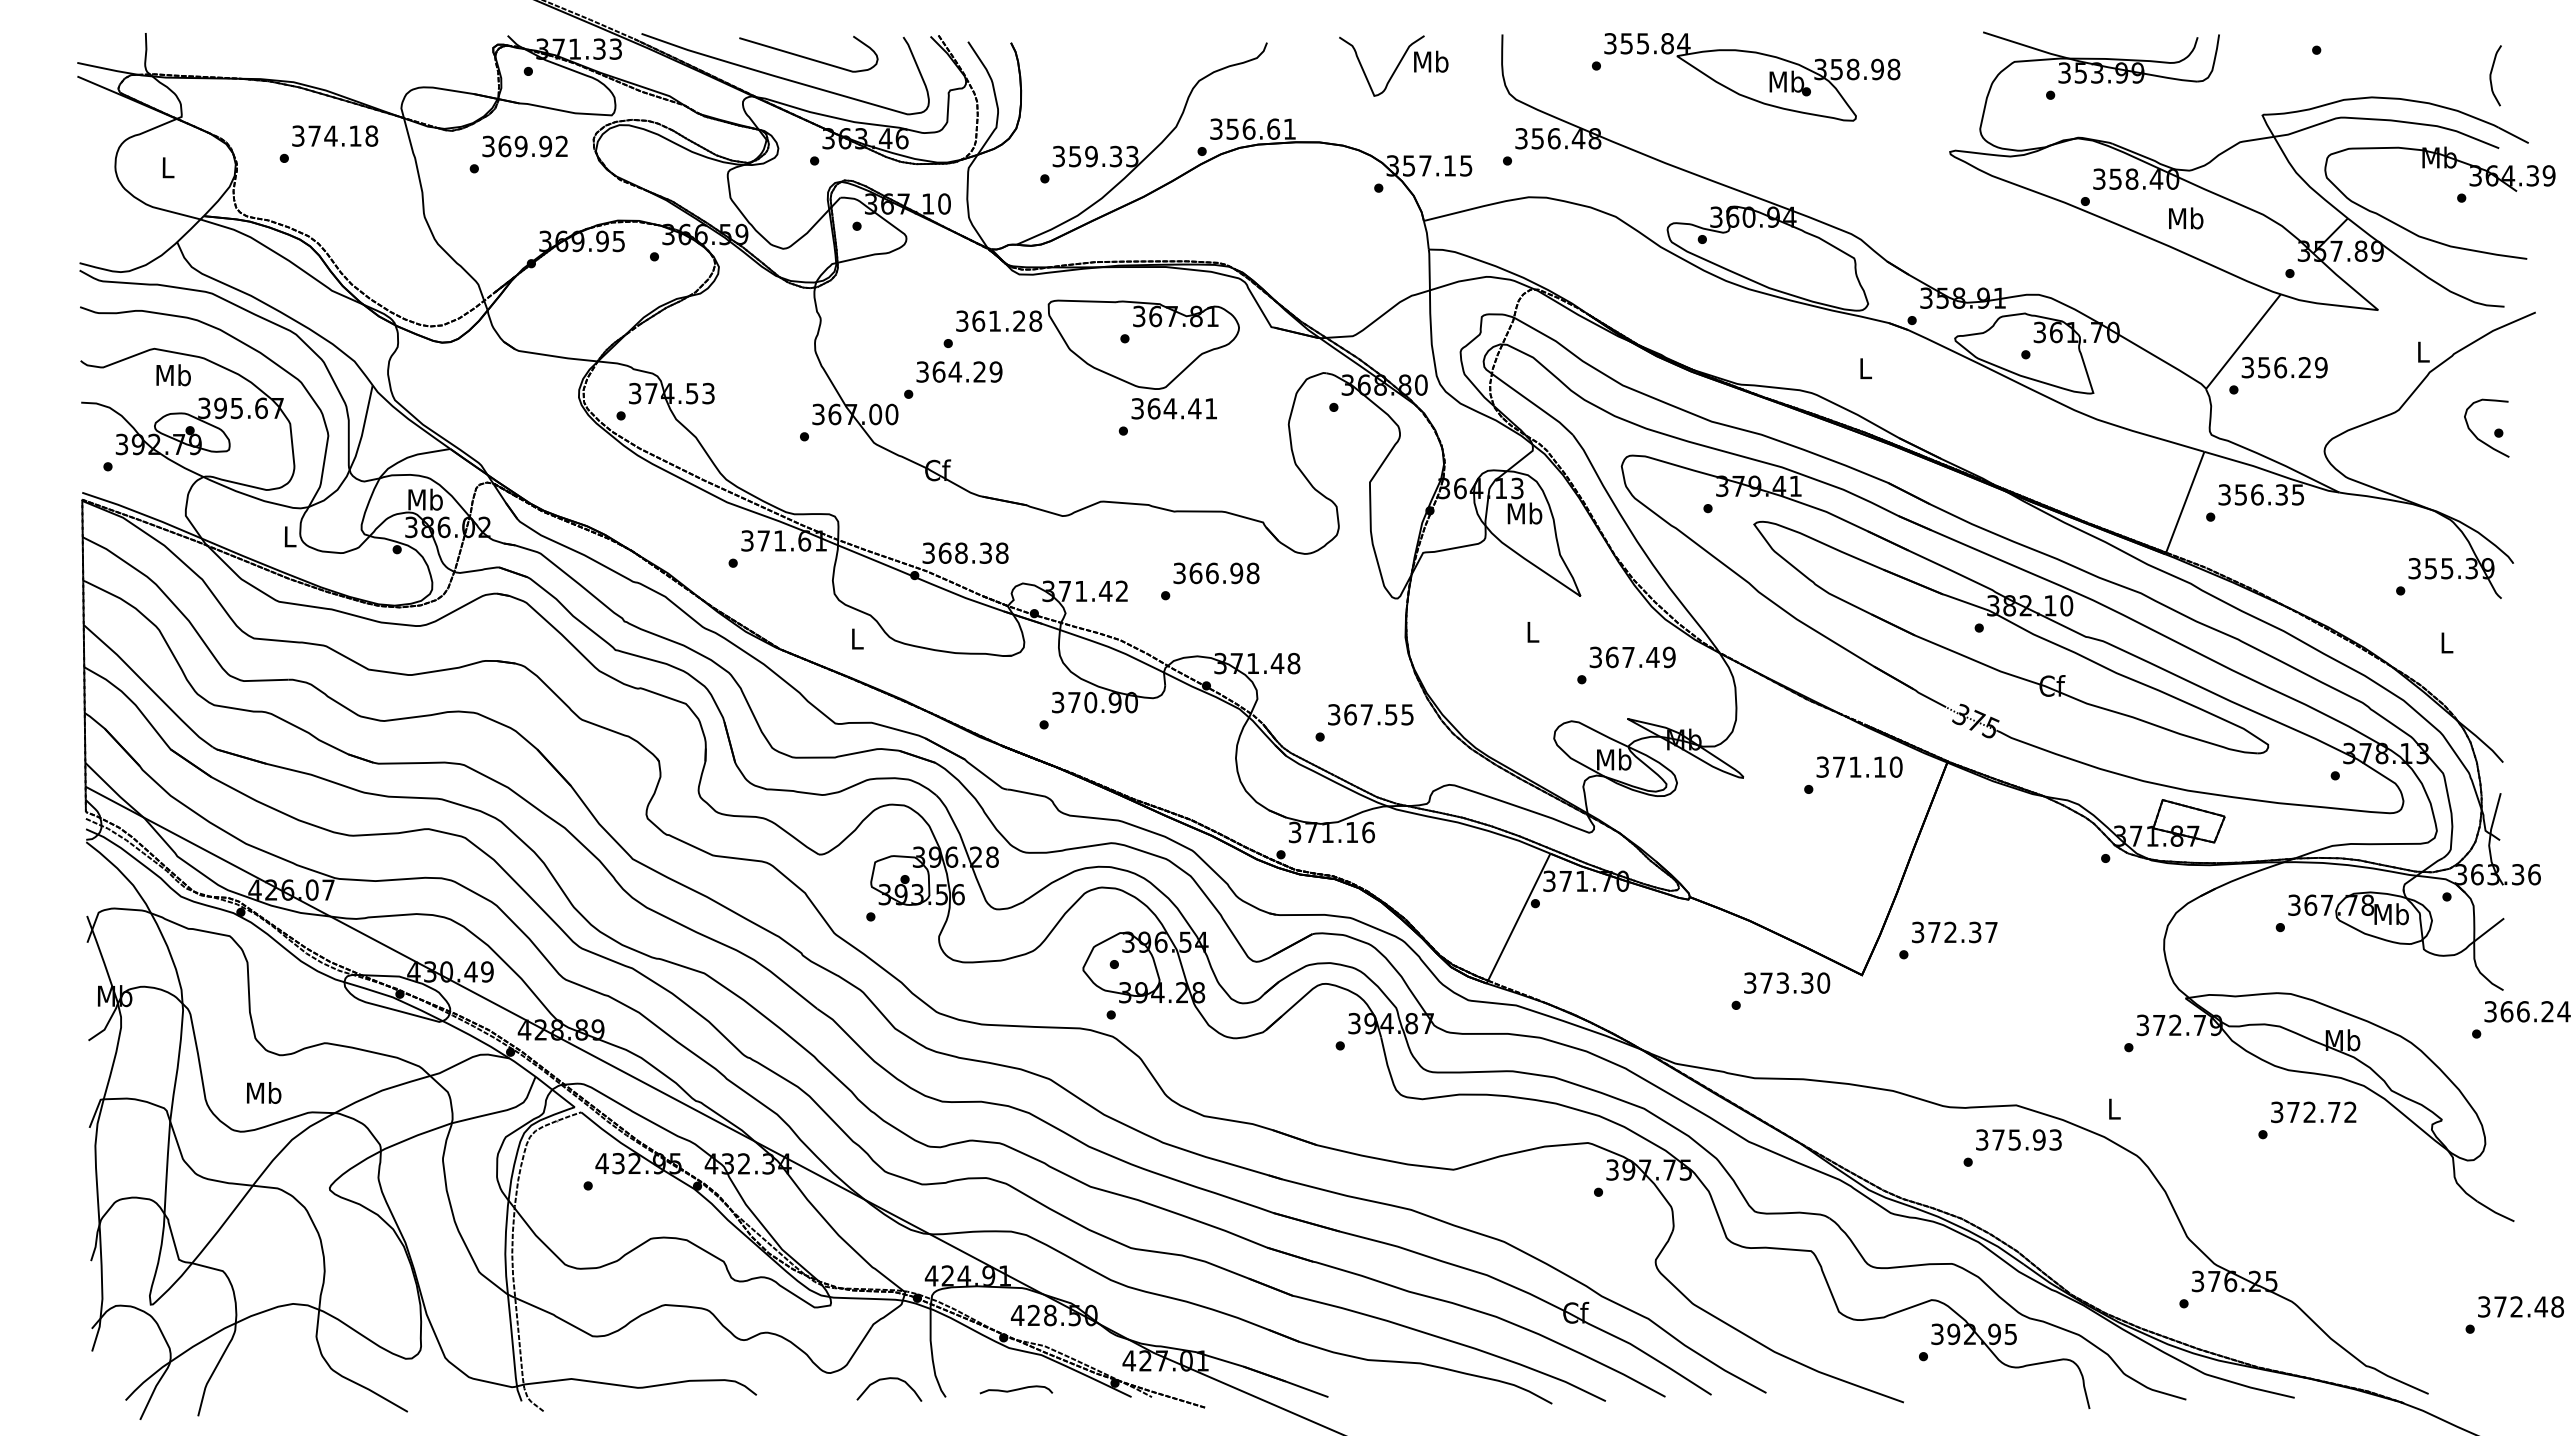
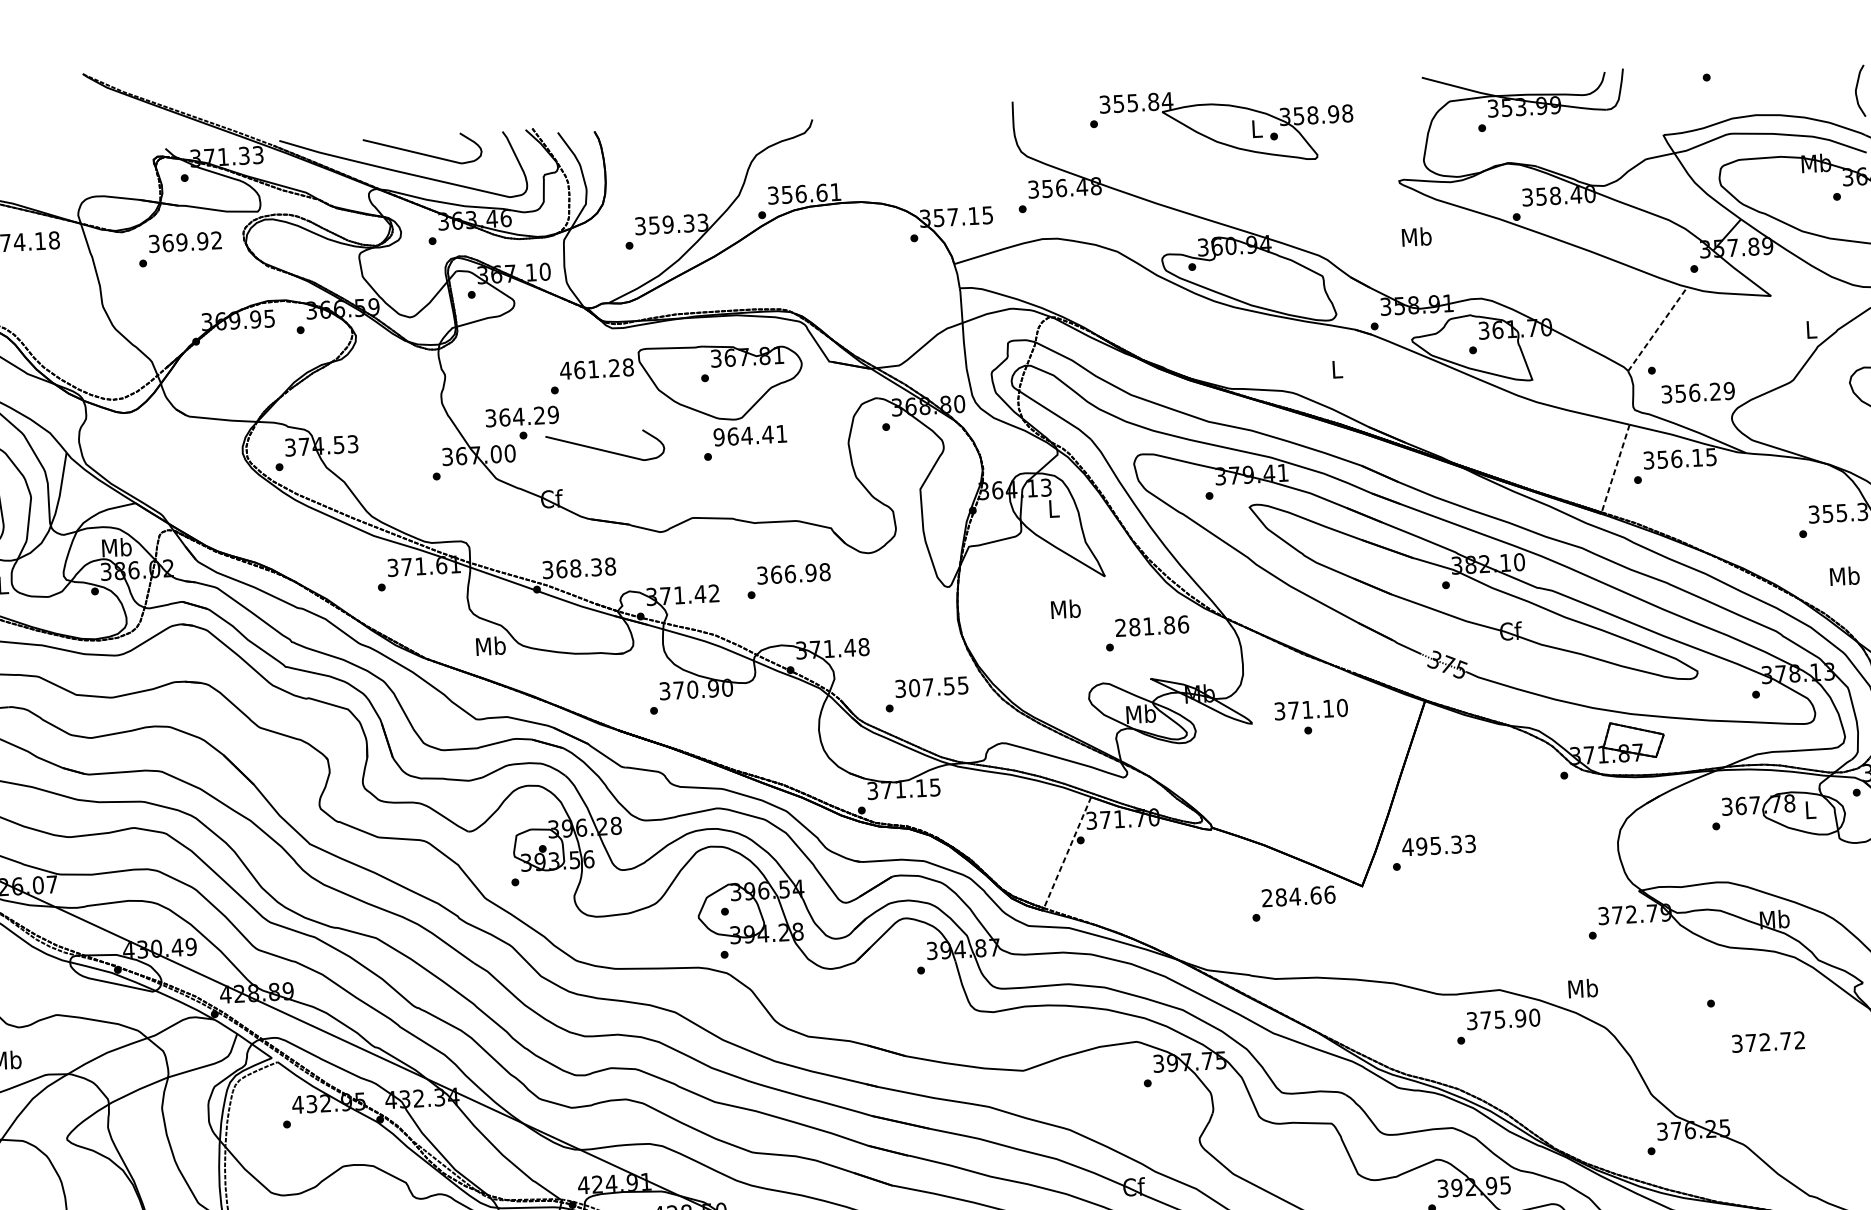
part: (1393, 65) -> (921, 133), removed
text: (1786, 81) -> (1256, 128), Mb -> L
text: (2186, 218) -> (1417, 236), moved
text: (962, 320) -> (565, 370), 361.28 -> 461.28
line: (2243, 341) -> (1657, 328), solid -> dashed
text: (2284, 367) -> (1698, 392), moved
text: (959, 371) -> (522, 416), moved
text: (1137, 408) -> (719, 437), 364.41 -> 964.41
curve: (1003, 416) -> (605, 450), added
text: (2281, 494) -> (1697, 457), 356.35 -> 356.15
line: (2184, 503) -> (1615, 469), solid -> dashed
text: (1524, 513) -> (1053, 508), Mb -> L
text: (1532, 631) -> (1065, 608), L -> Mb
text: (857, 638) -> (491, 645), L -> Mb
text: (2446, 642) -> (1844, 575), L -> Mb
text: (1632, 657) -> (1152, 626), 367.49 -> 281.86
text: (1350, 714) -> (914, 687), 367.55 -> 307.55
text: (1859, 766) -> (1311, 709), moved
text: (1368, 832) -> (935, 787), 371.16 -> 371.15
text: (2391, 914) -> (1810, 810), Mb -> L
line: (1519, 917) -> (1067, 852), solid -> dashed
text: (1954, 932) -> (1438, 845), 372.37 -> 495.33
text: (1787, 982) -> (1299, 895), 373.30 -> 284.66
text: (2114, 1108) -> (1583, 988), L -> Mb
text: (2313, 1112) -> (1768, 1042), moved
text: (2055, 1139) -> (1534, 1017), 375.93 -> 375.90

